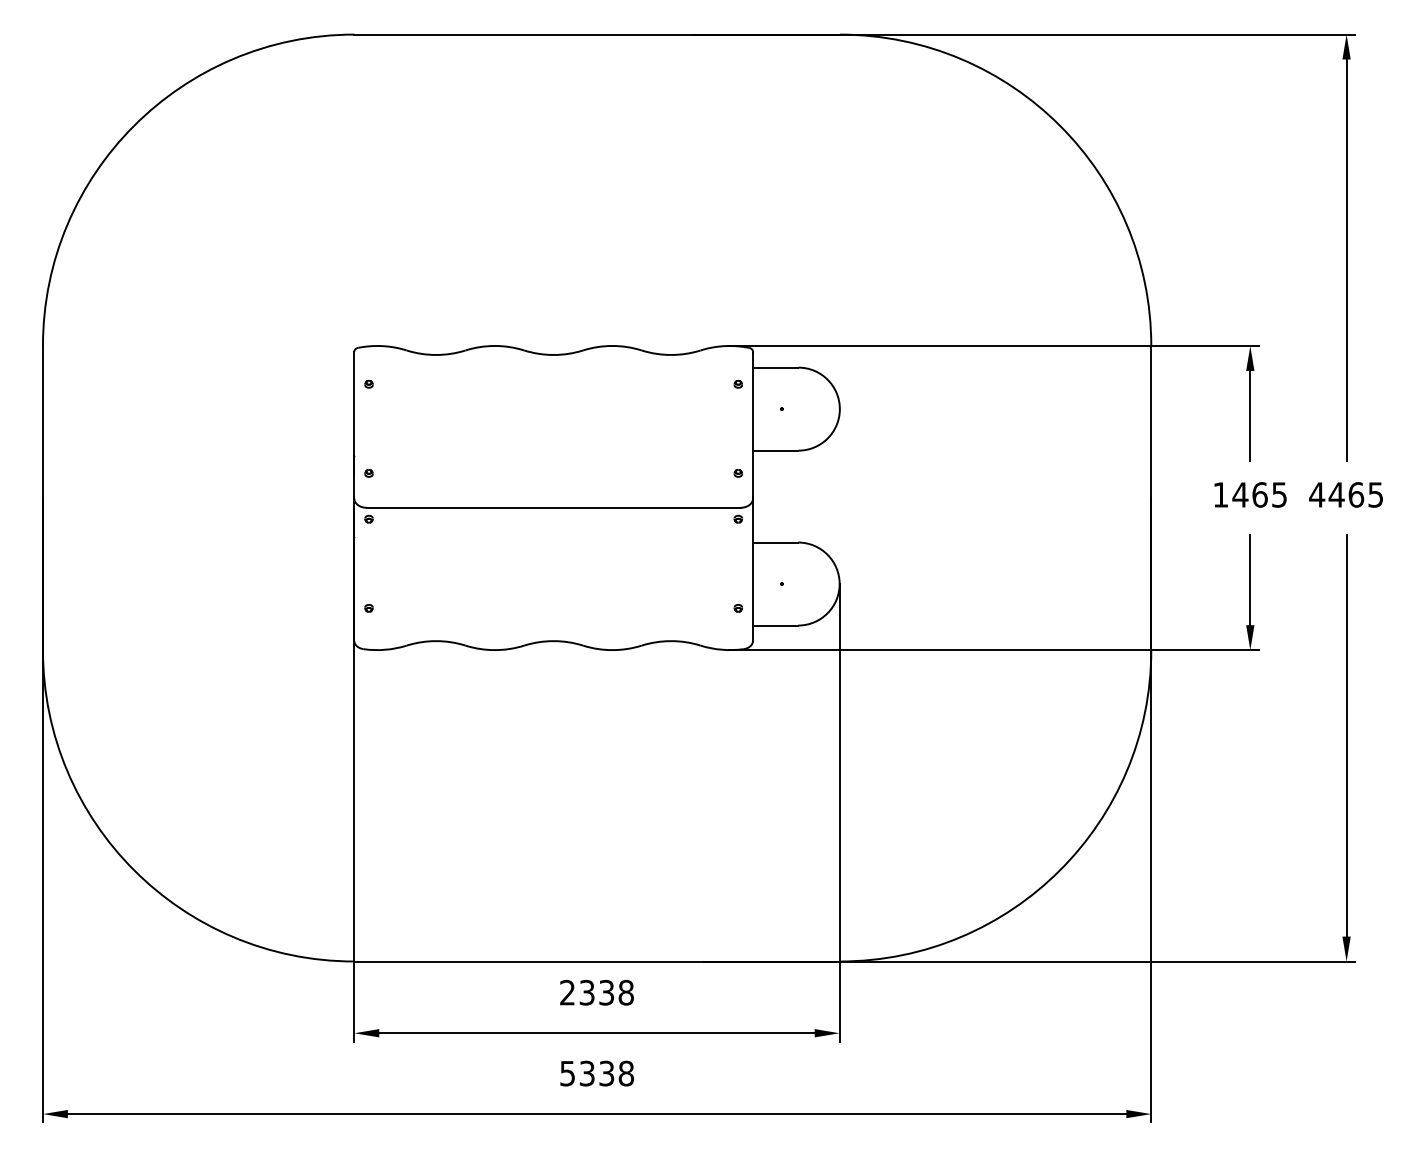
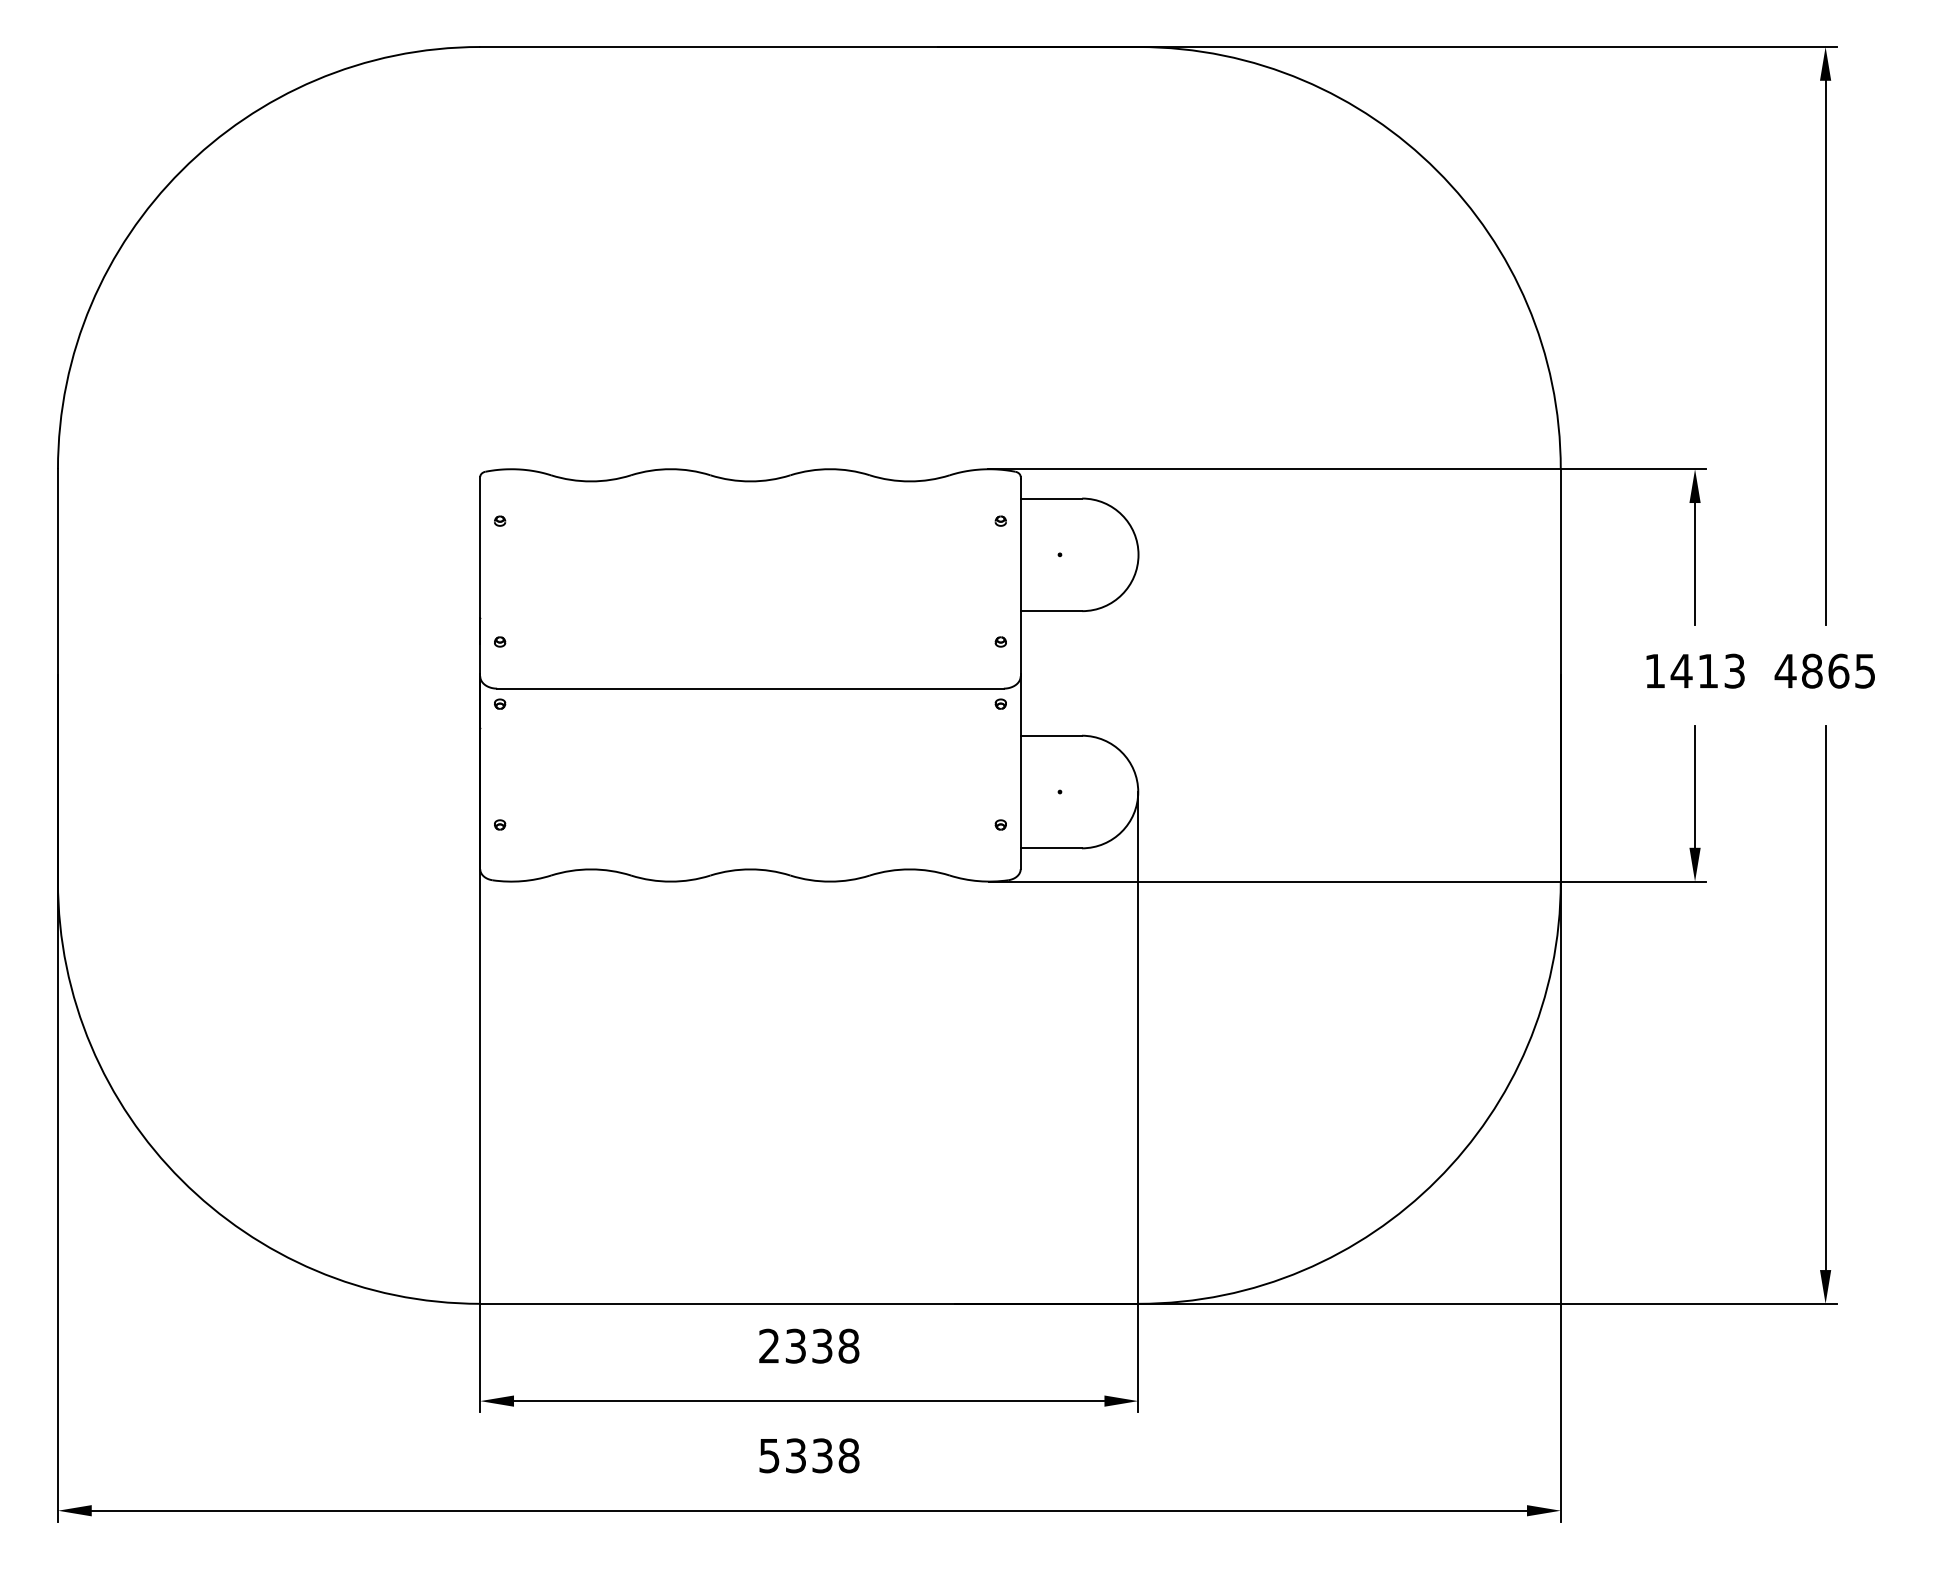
text: (1269, 494) -> (1721, 670), 1465 -> 1413
text: (1336, 494) -> (1812, 670), 4465 -> 4865

